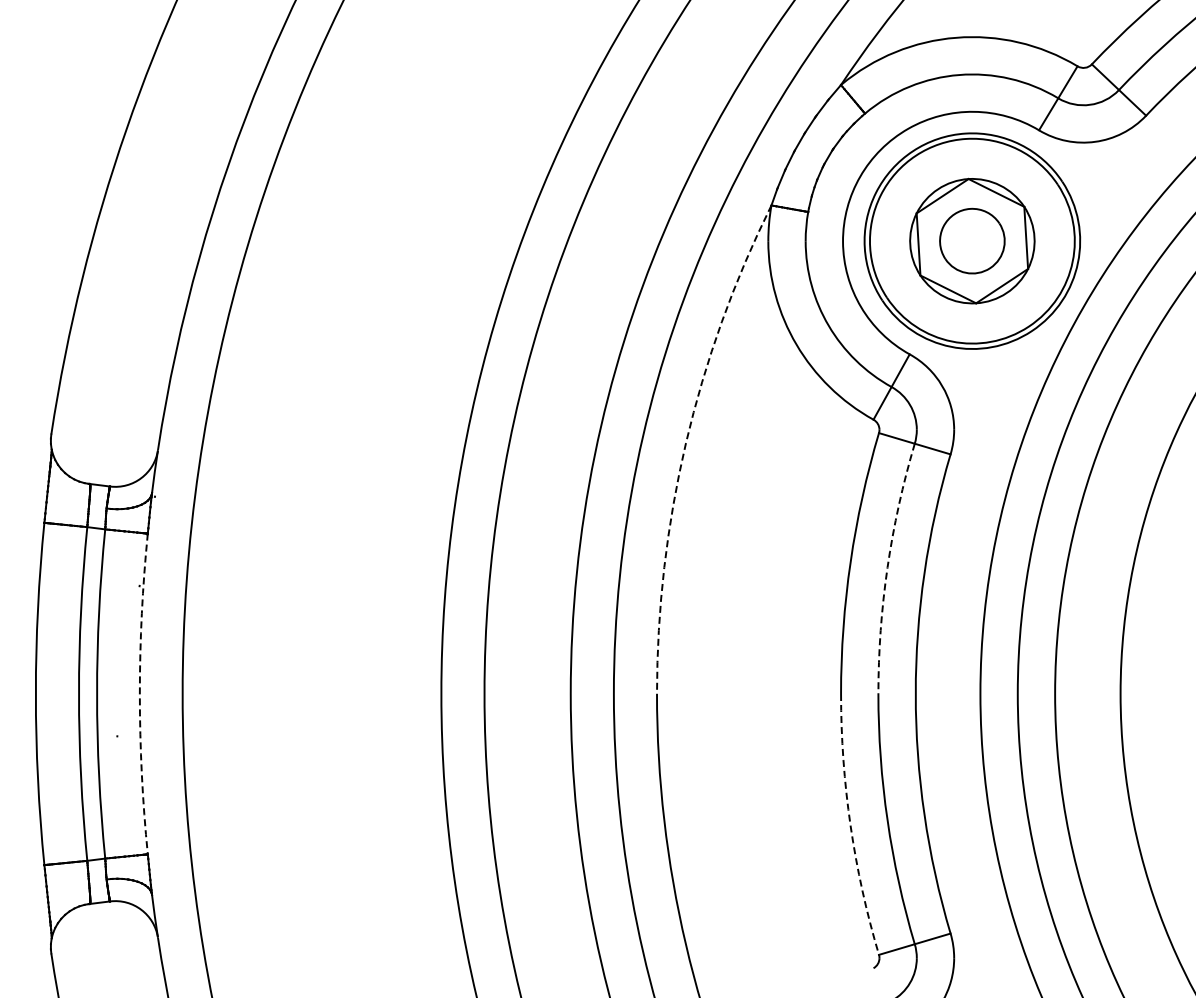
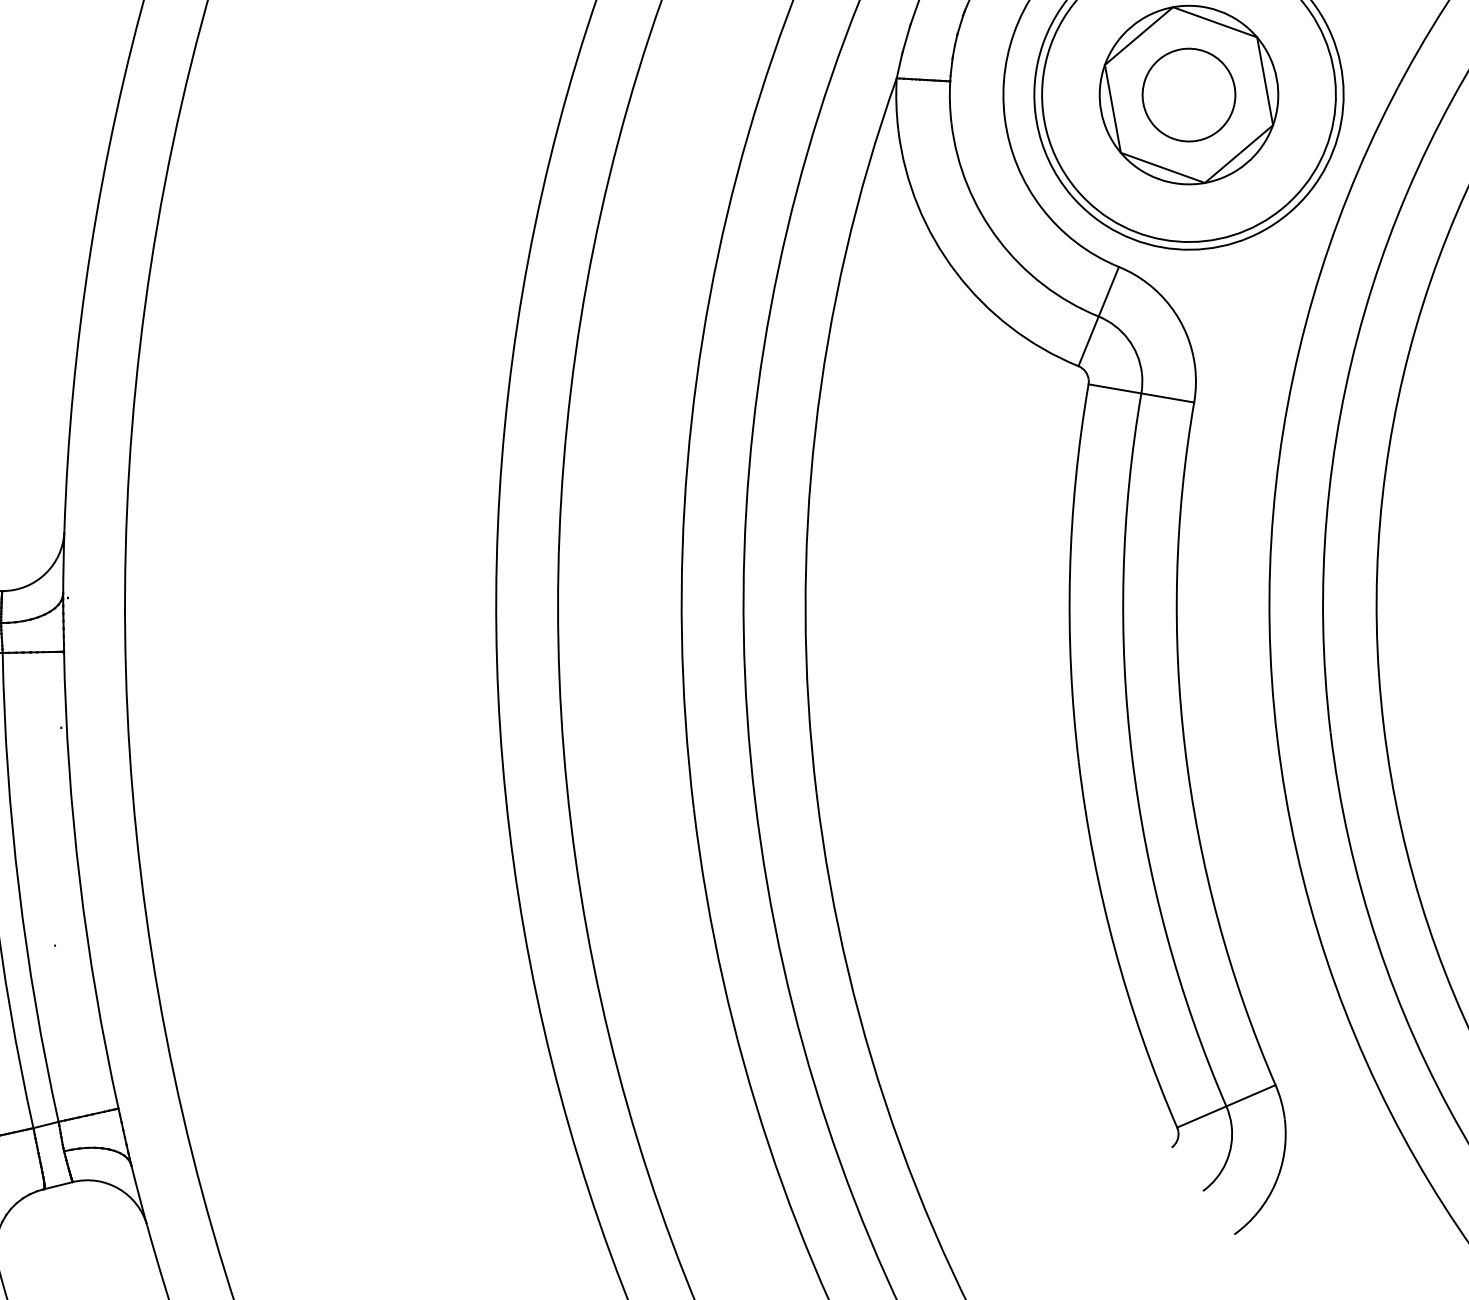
arc: (686, 443) -> (816, 431), dashed -> solid
arc: (887, 567) -> (1123, 574), dashed -> solid
arc: (139, 693) -> (79, 880), dashed -> solid
arc: (850, 825) -> (1114, 948), dashed -> solid

